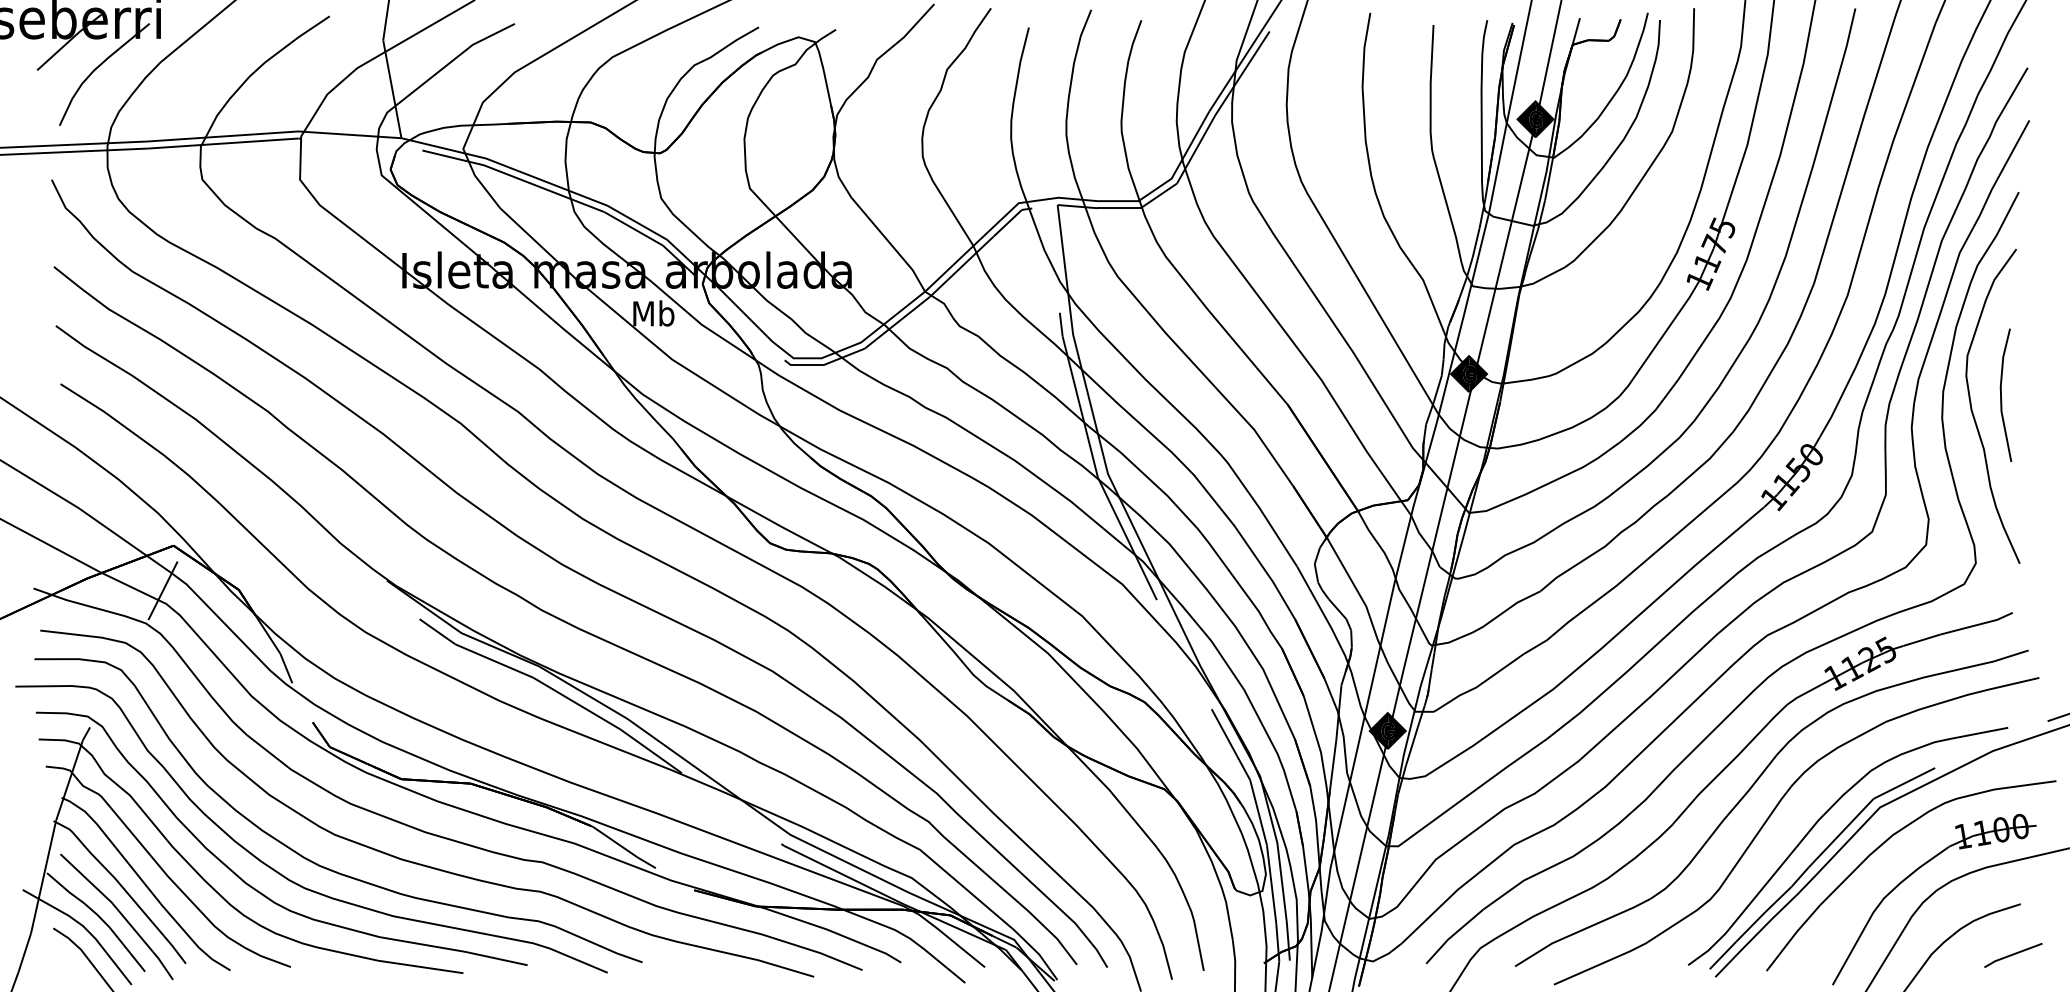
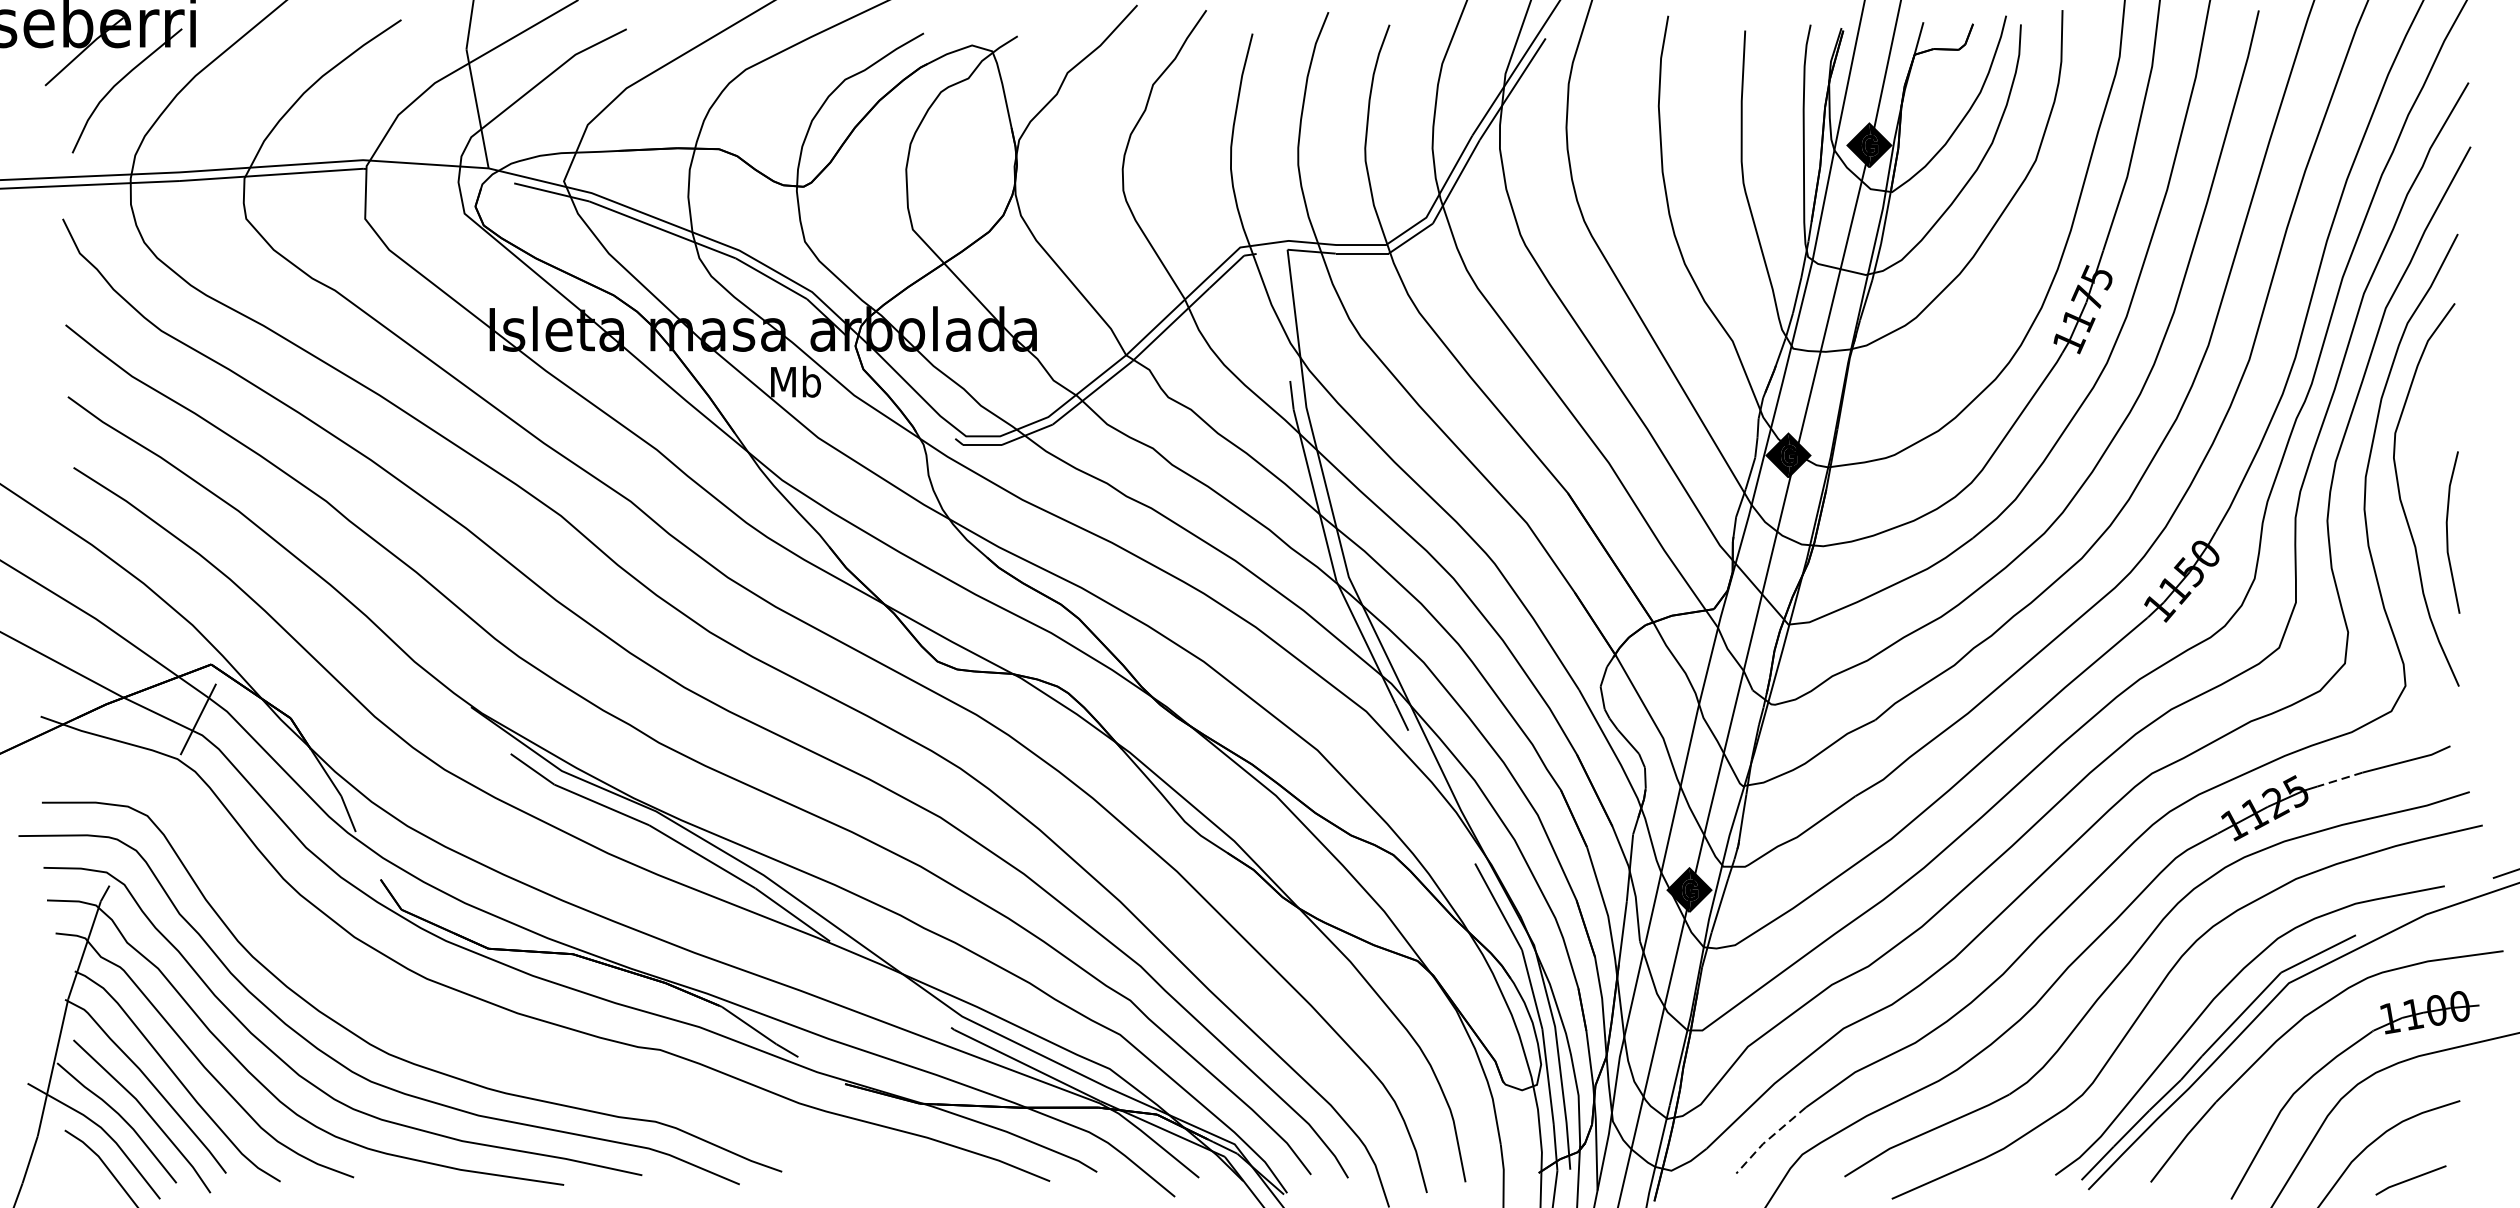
line: (2001, 394) -> (2447, 531), moved
line: (1921, 640) -> (2339, 779), solid -> dashed
curve: (410, 860) -> (499, 1047), removed
line: (1452, 935) -> (1768, 1139), solid -> dashed
line: (2013, 955) -> (2411, 1180), moved

